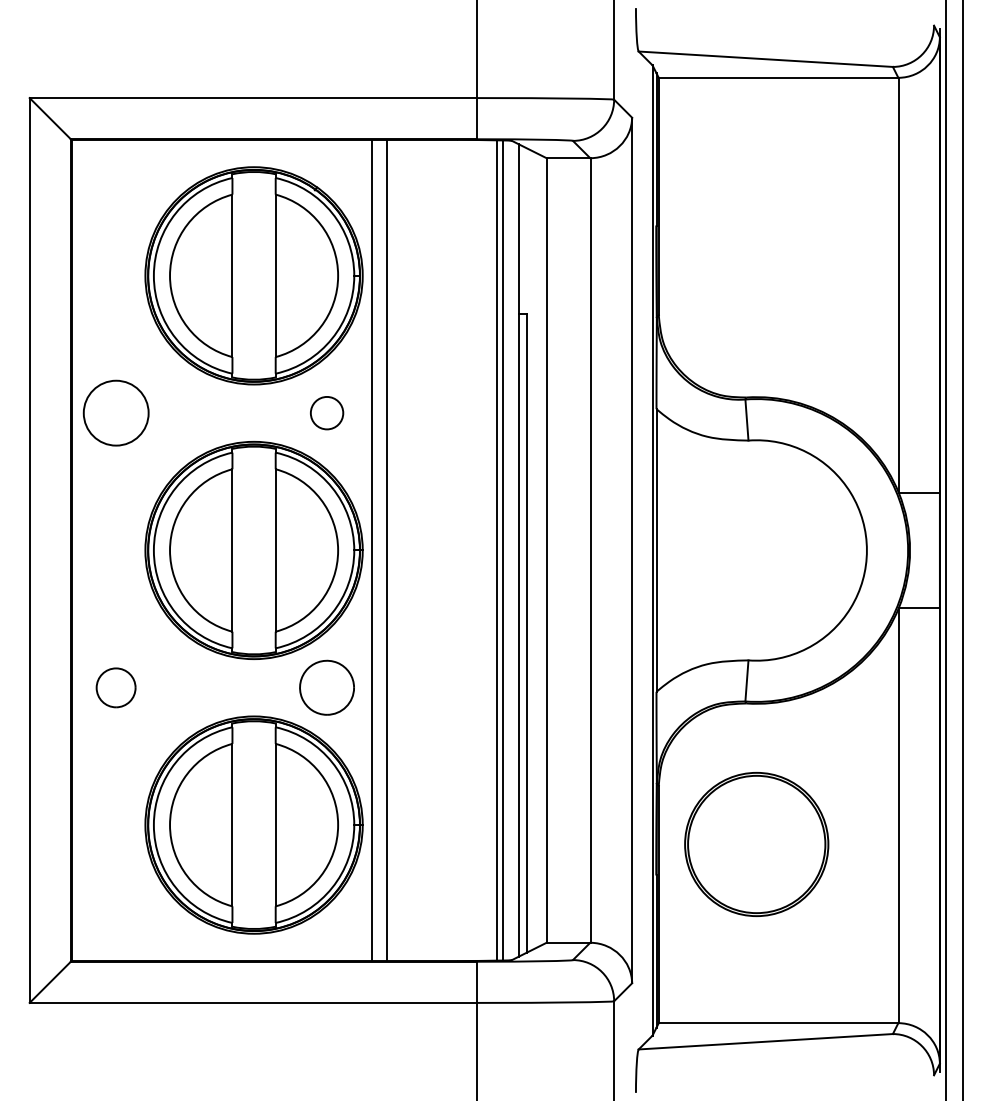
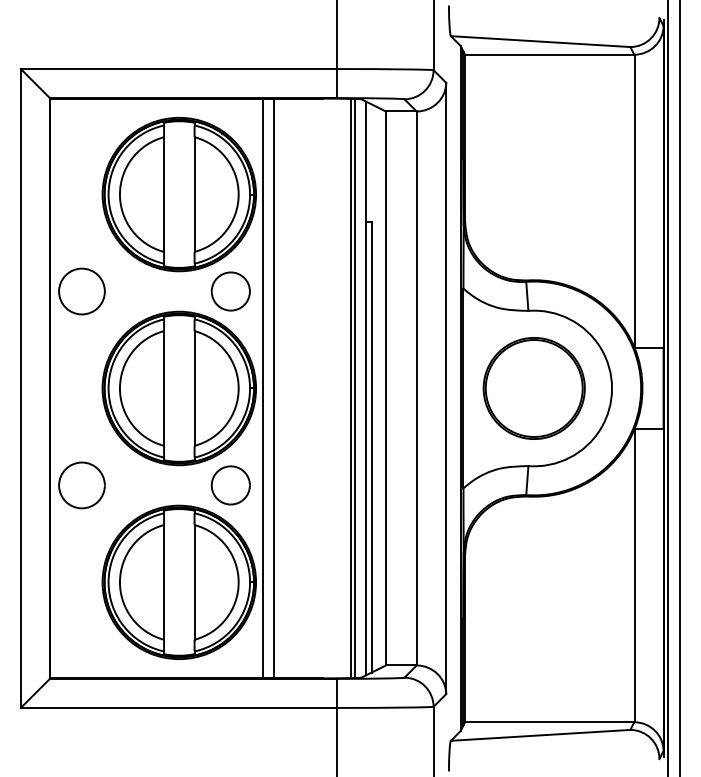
circle: (327, 413) -> (231, 291), size x1.67
part: (115, 687) -> (81, 485), size x1.67
part: (756, 844) -> (534, 388), moved

